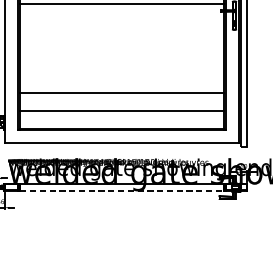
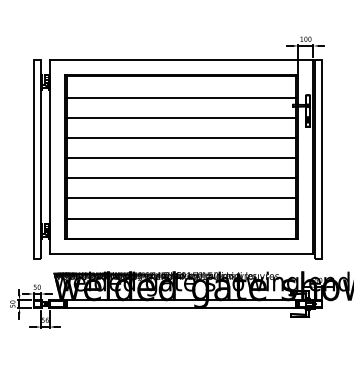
line: (121, 21) -> (181, 117), added
line: (121, 39) -> (181, 137), added
line: (121, 57) -> (181, 158), added
line: (121, 75) -> (181, 178), added
line: (121, 190) -> (181, 307), dashed -> solid

